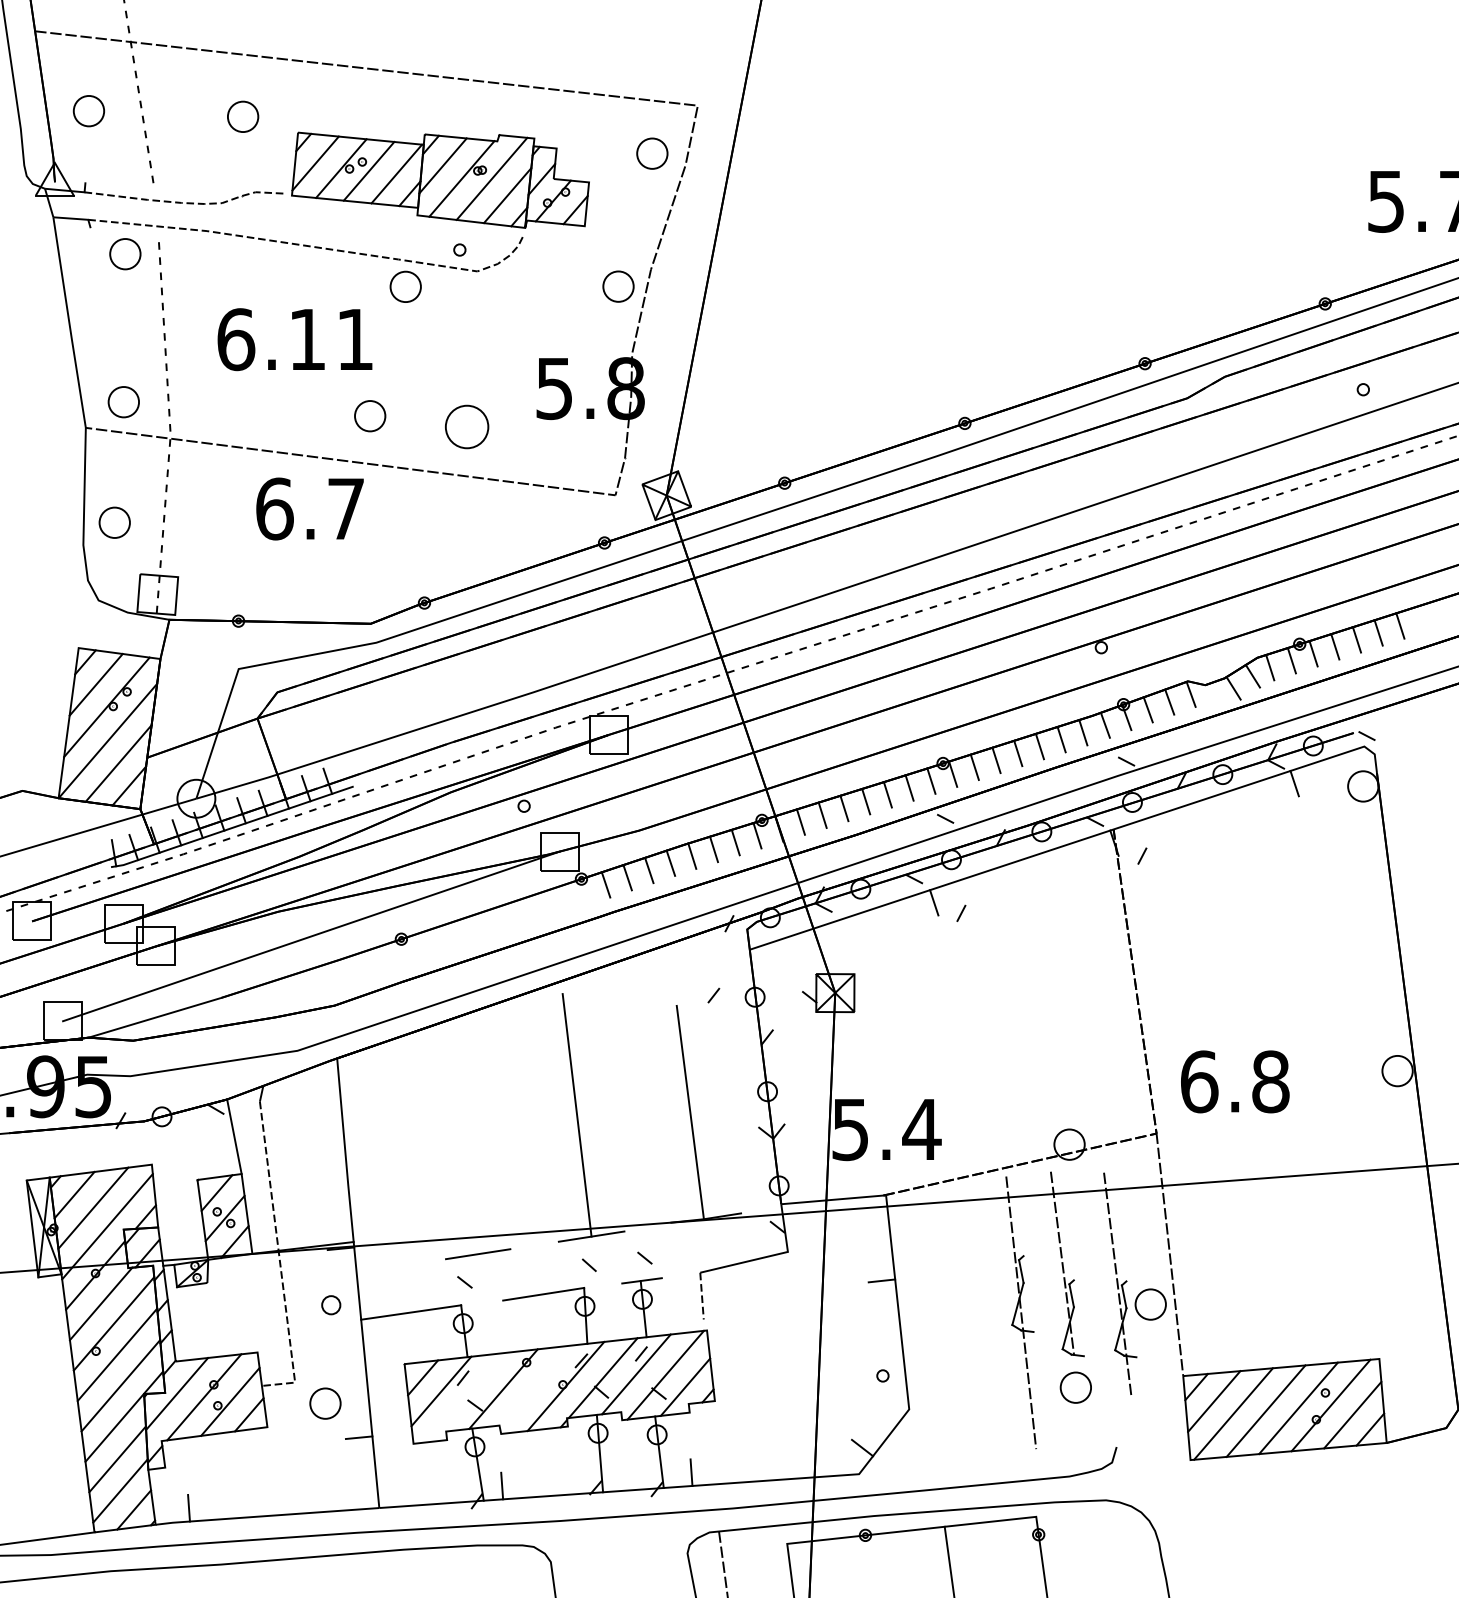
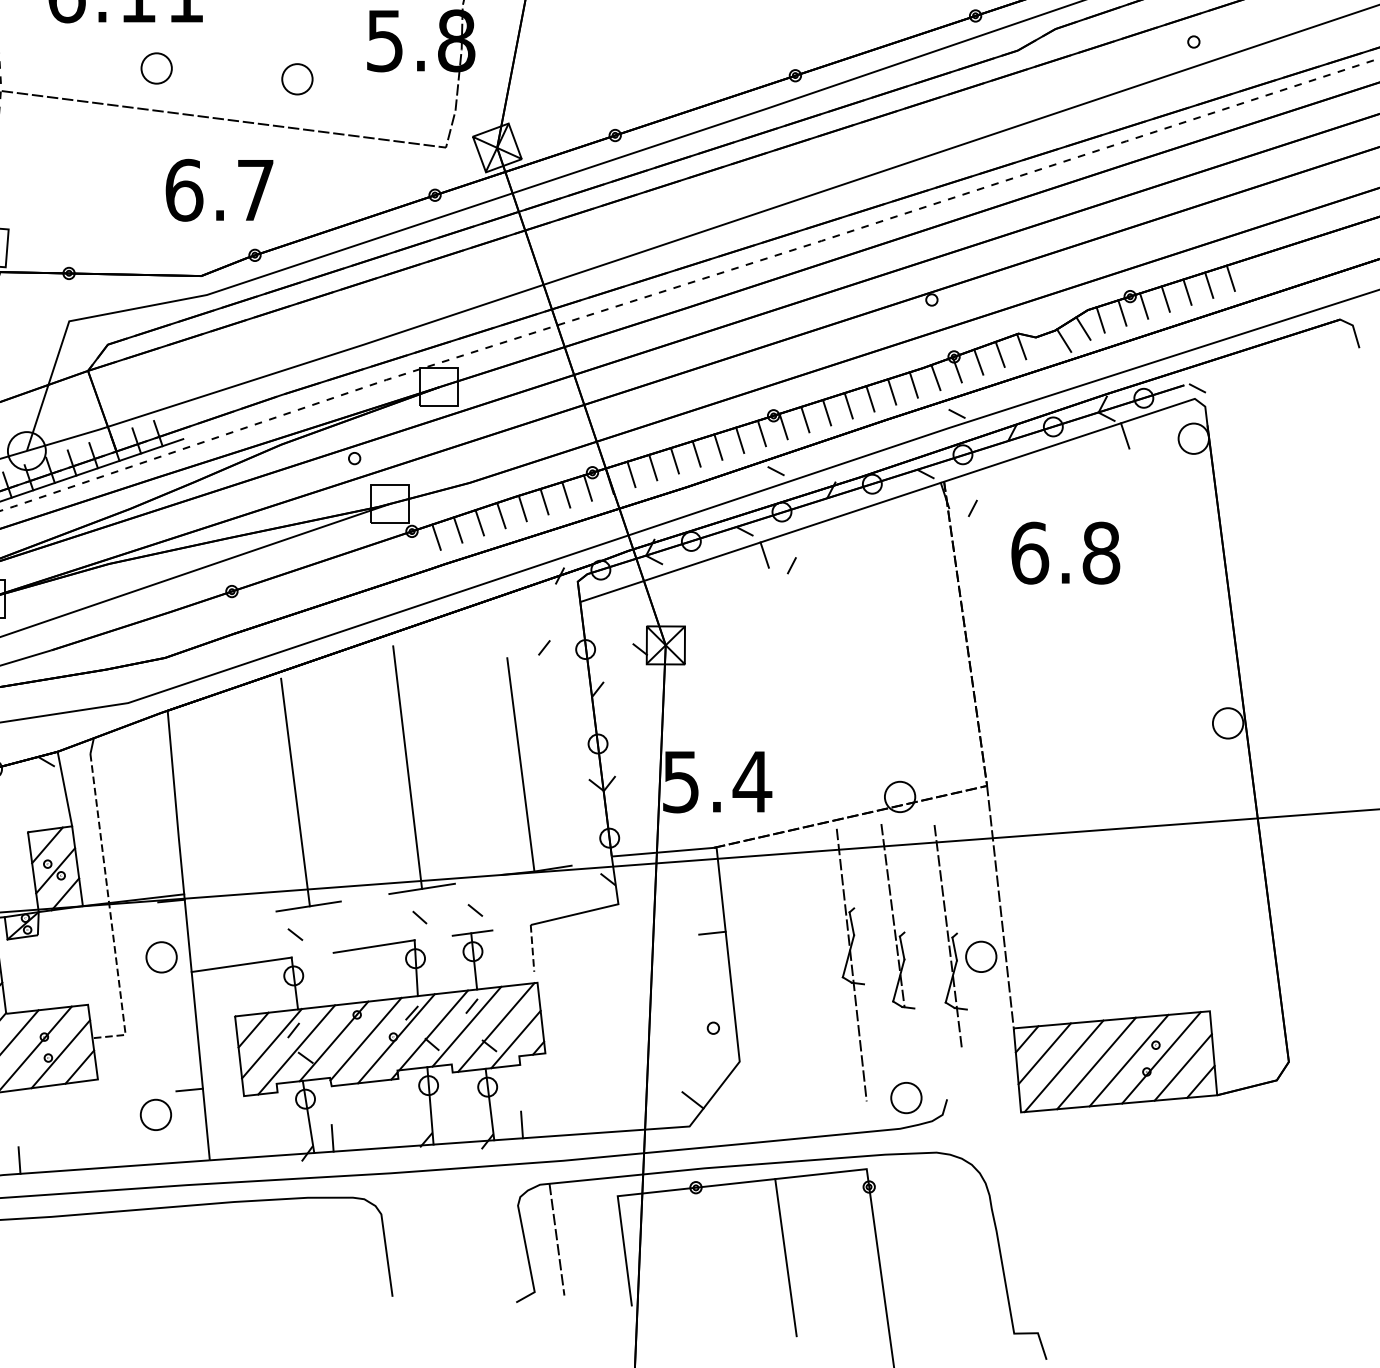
part: (370, 416) -> (157, 68), moved
part: (466, 426) -> (297, 78), size x0.71
text: (309, 508) -> (219, 189), moved
text: (1235, 1081) -> (1066, 552), moved
line: (464, 1140) -> (295, 792), added
part: (331, 1305) -> (162, 957), size x1.67
line: (535, 1386) -> (366, 1038), added
part: (1075, 1387) -> (906, 1097), moved
line: (465, 1397) -> (296, 1049), added
part: (325, 1403) -> (156, 1114), moved

